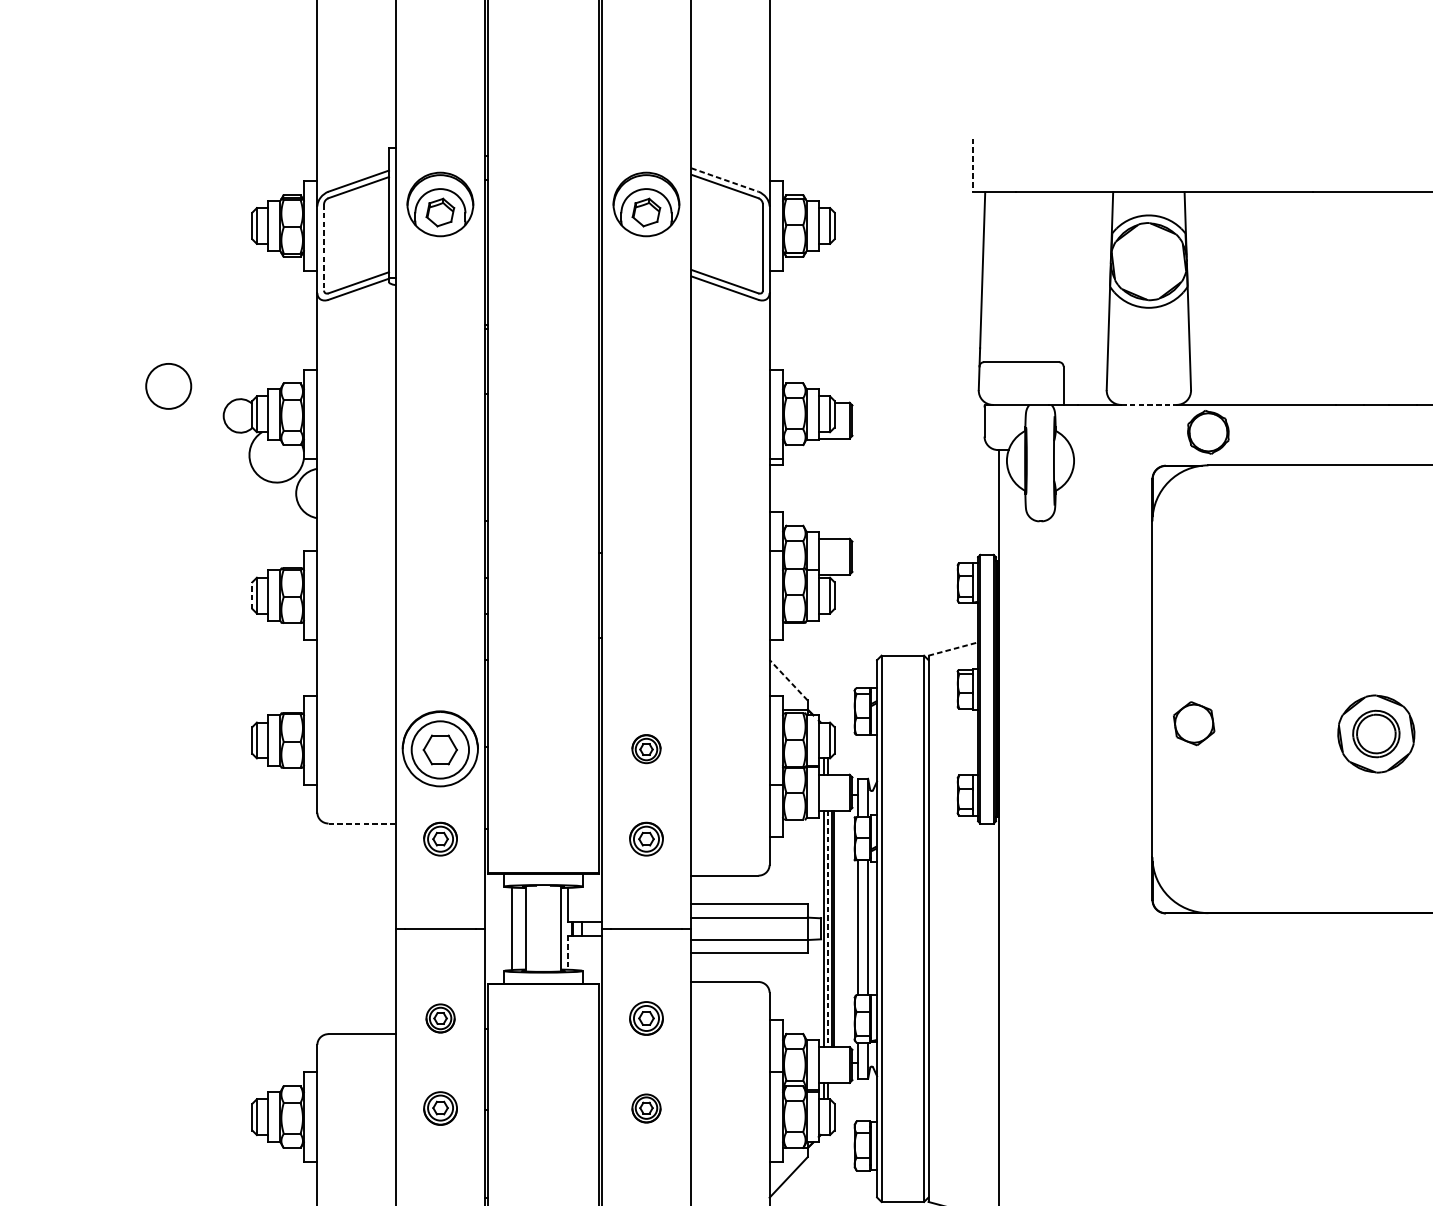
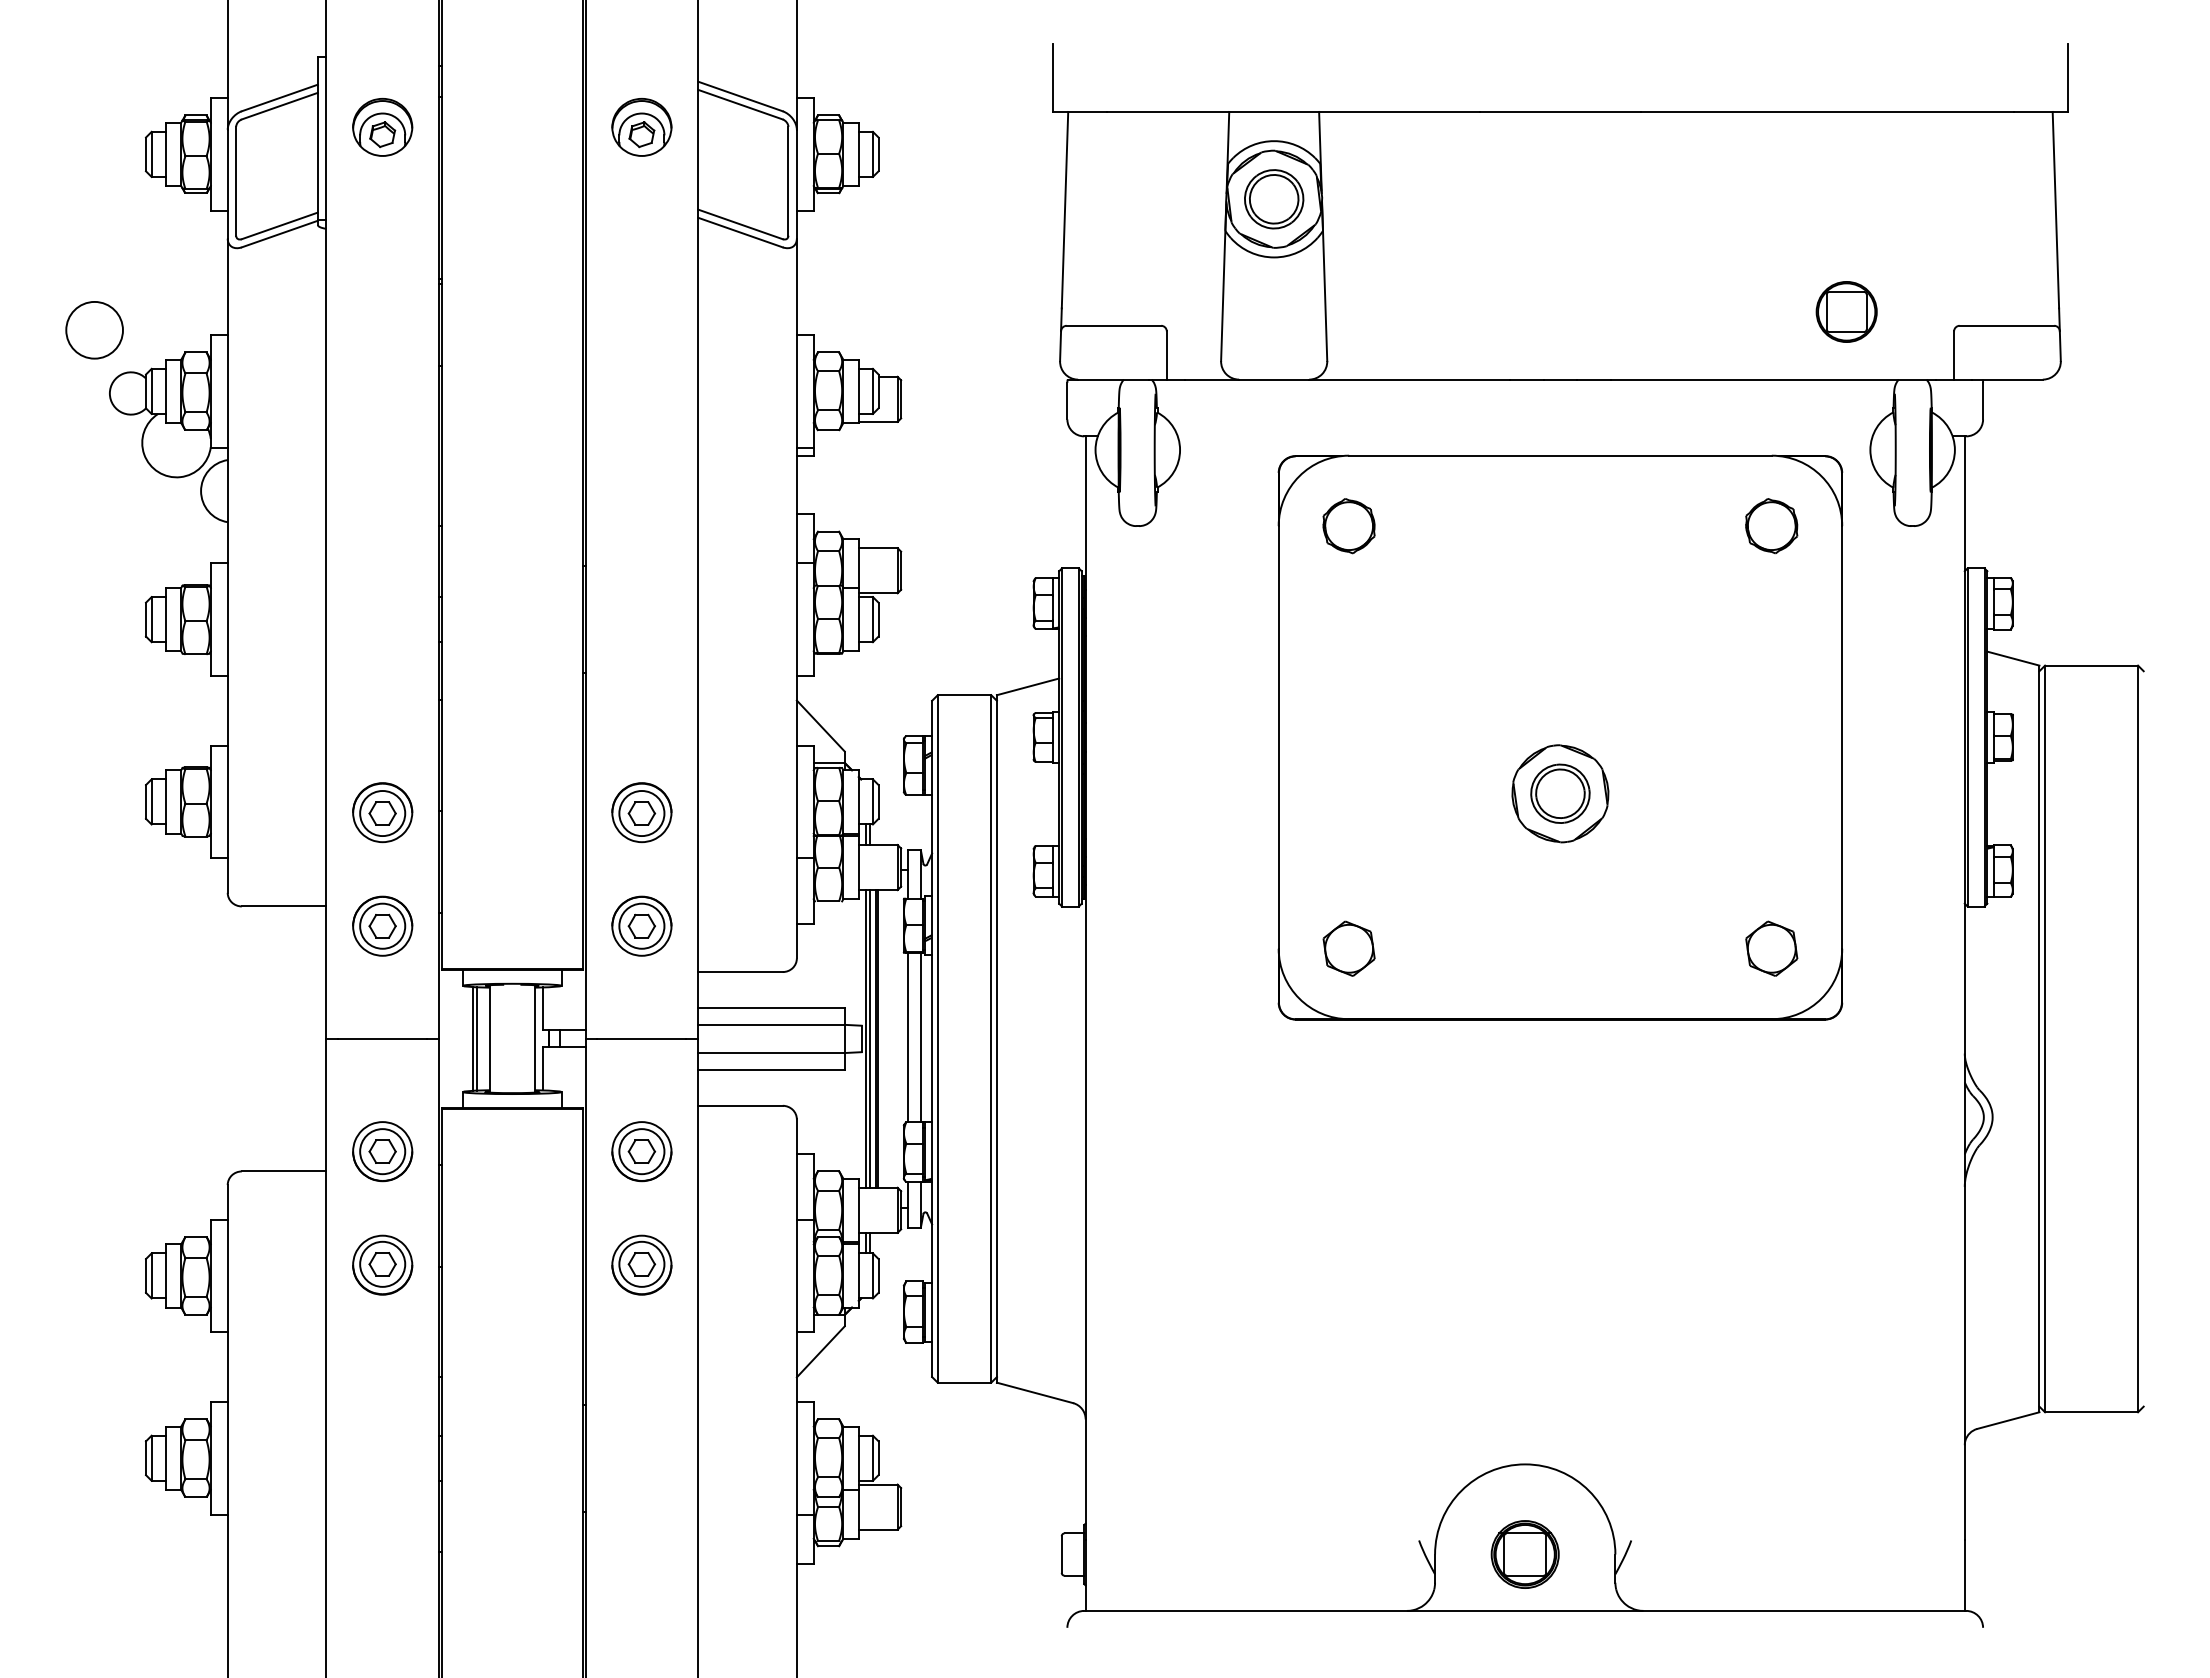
line: (973, 165) -> (1053, 78), dashed -> solid
line: (724, 179) -> (740, 96), dashed -> solid
part: (440, 204) -> (382, 127), size x0.71
part: (646, 204) -> (641, 127), size x0.71
line: (324, 247) -> (236, 181), dashed -> solid
part: (1149, 261) -> (1274, 199), added
circle: (168, 386) -> (94, 330), moved
line: (1149, 404) -> (1274, 379), dashed -> solid
part: (1207, 432) -> (1348, 526), moved
line: (252, 595) -> (146, 619), dashed -> solid
line: (953, 648) -> (1028, 686), dashed -> solid
line: (788, 680) -> (820, 726), dashed -> solid
part: (1193, 723) -> (1348, 948), moved
part: (440, 748) -> (382, 812), size x0.62
part: (646, 748) -> (641, 812), size x1.67
line: (362, 823) -> (284, 906), dashed -> solid
part: (440, 838) -> (382, 925), size x1.43
part: (646, 838) -> (641, 925), size x1.43
line: (515, 928) -> (477, 1038), added
line: (828, 928) -> (870, 1038), dashed -> solid
line: (568, 952) -> (543, 1068), dashed -> solid
part: (440, 1018) -> (382, 1151), size x1.67
part: (646, 1018) -> (641, 1151), size x1.43
part: (440, 1108) -> (382, 1264), size x1.43
part: (646, 1108) -> (641, 1264), size x1.67

